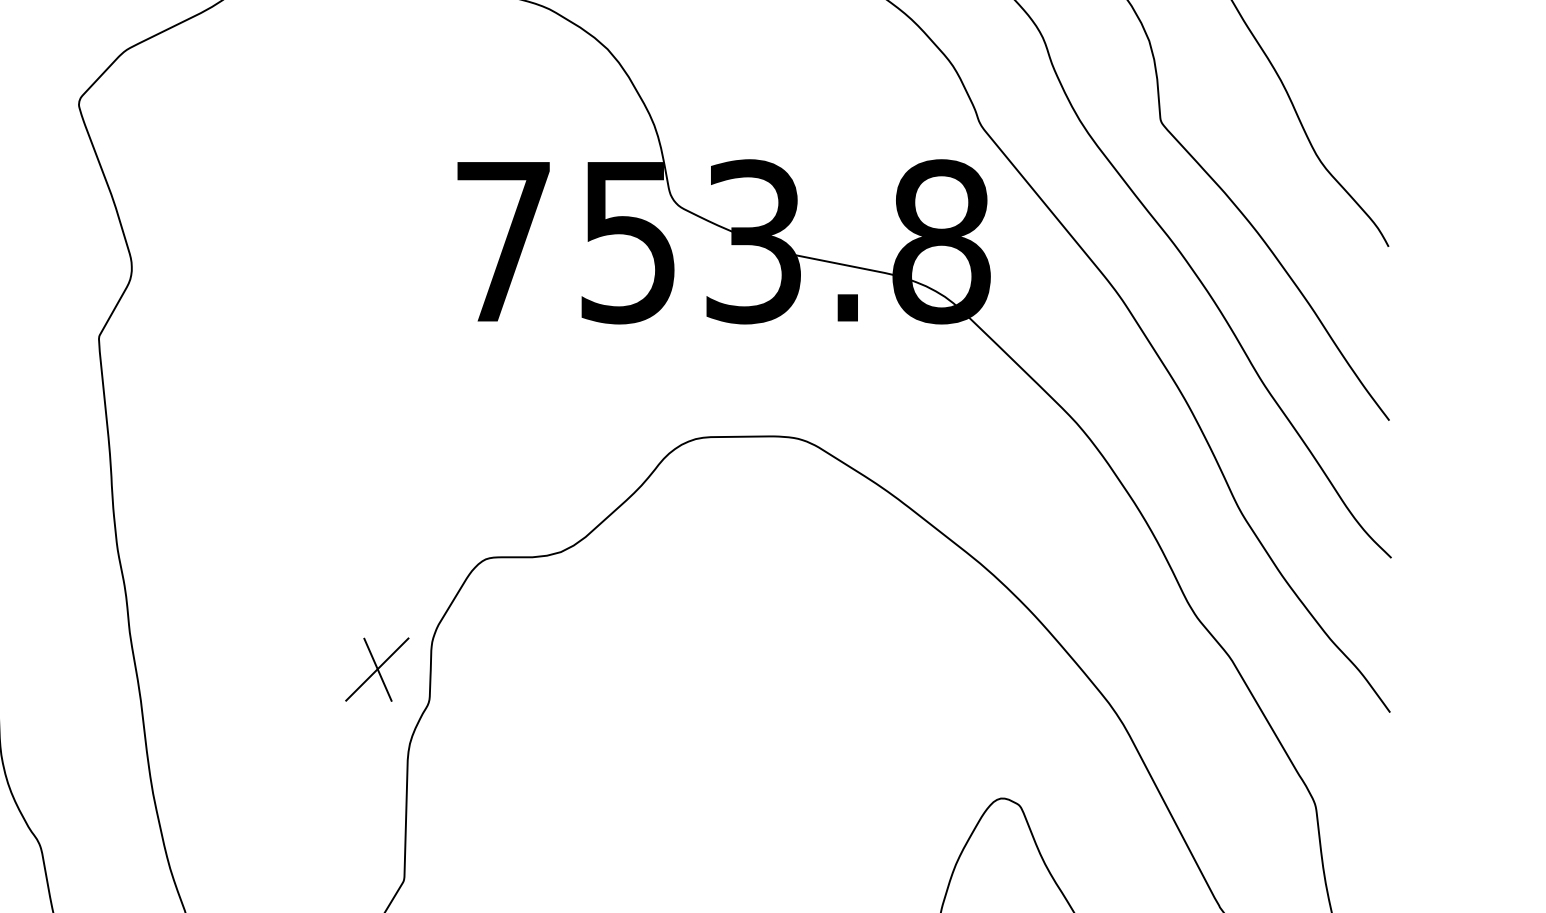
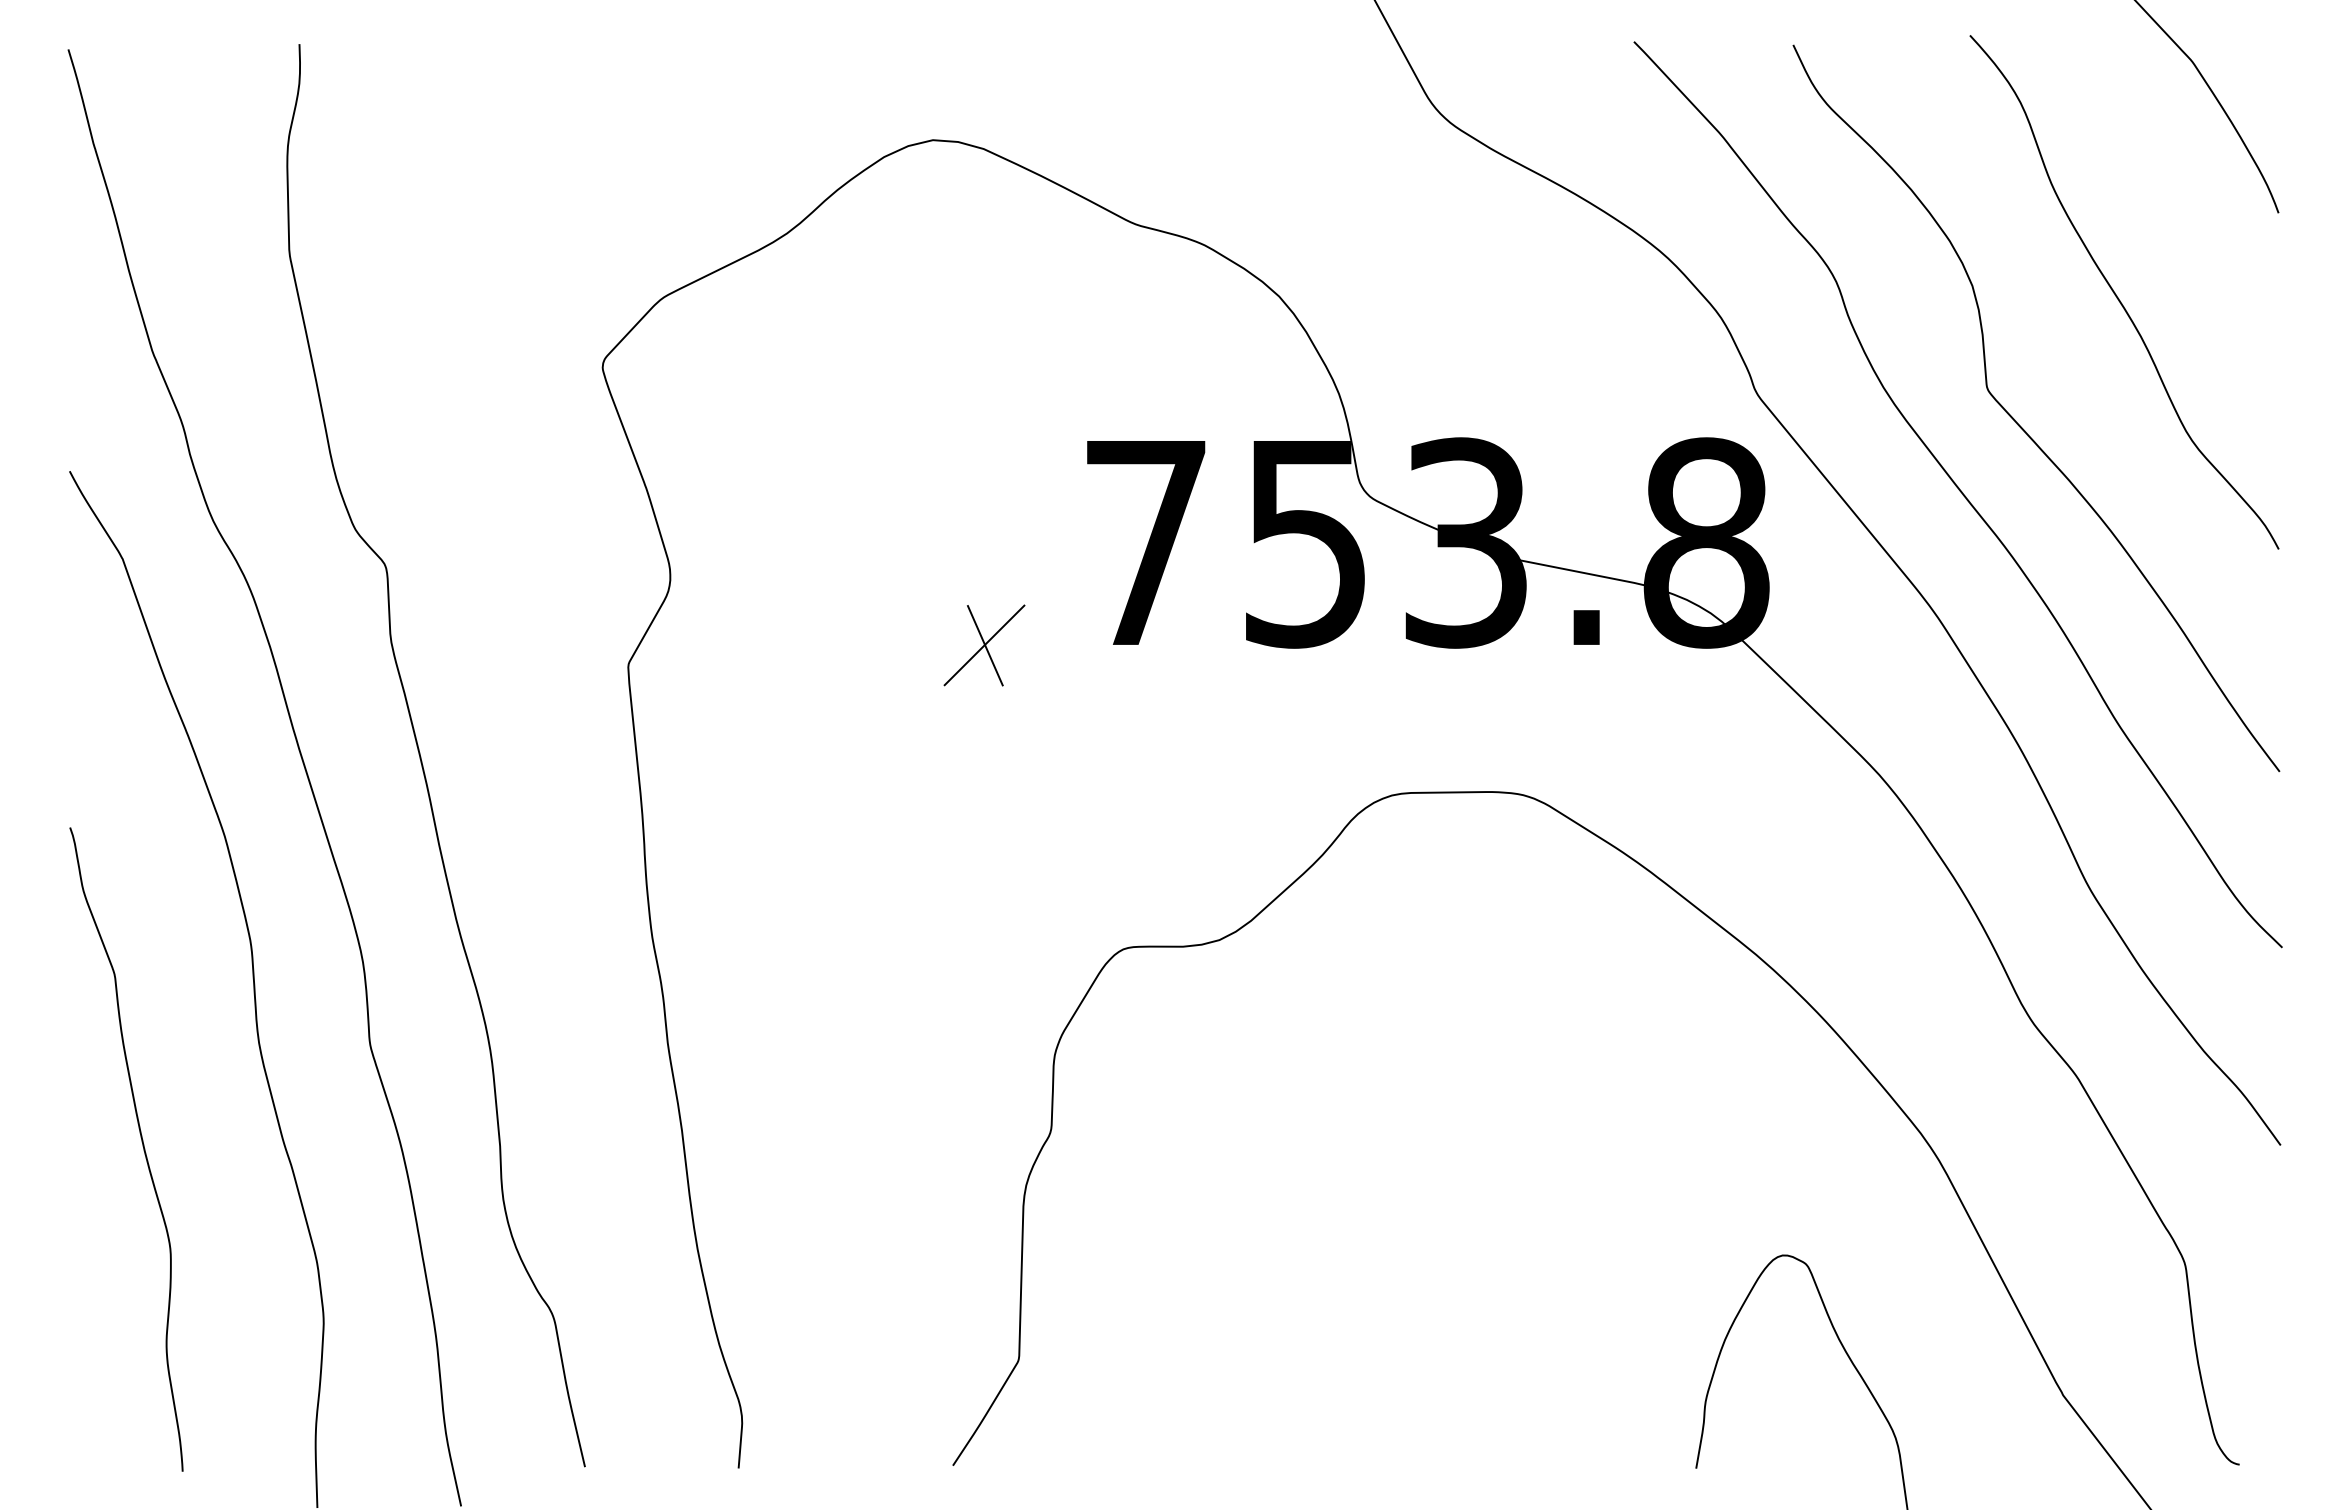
part: (377, 669) -> (984, 645), moved

